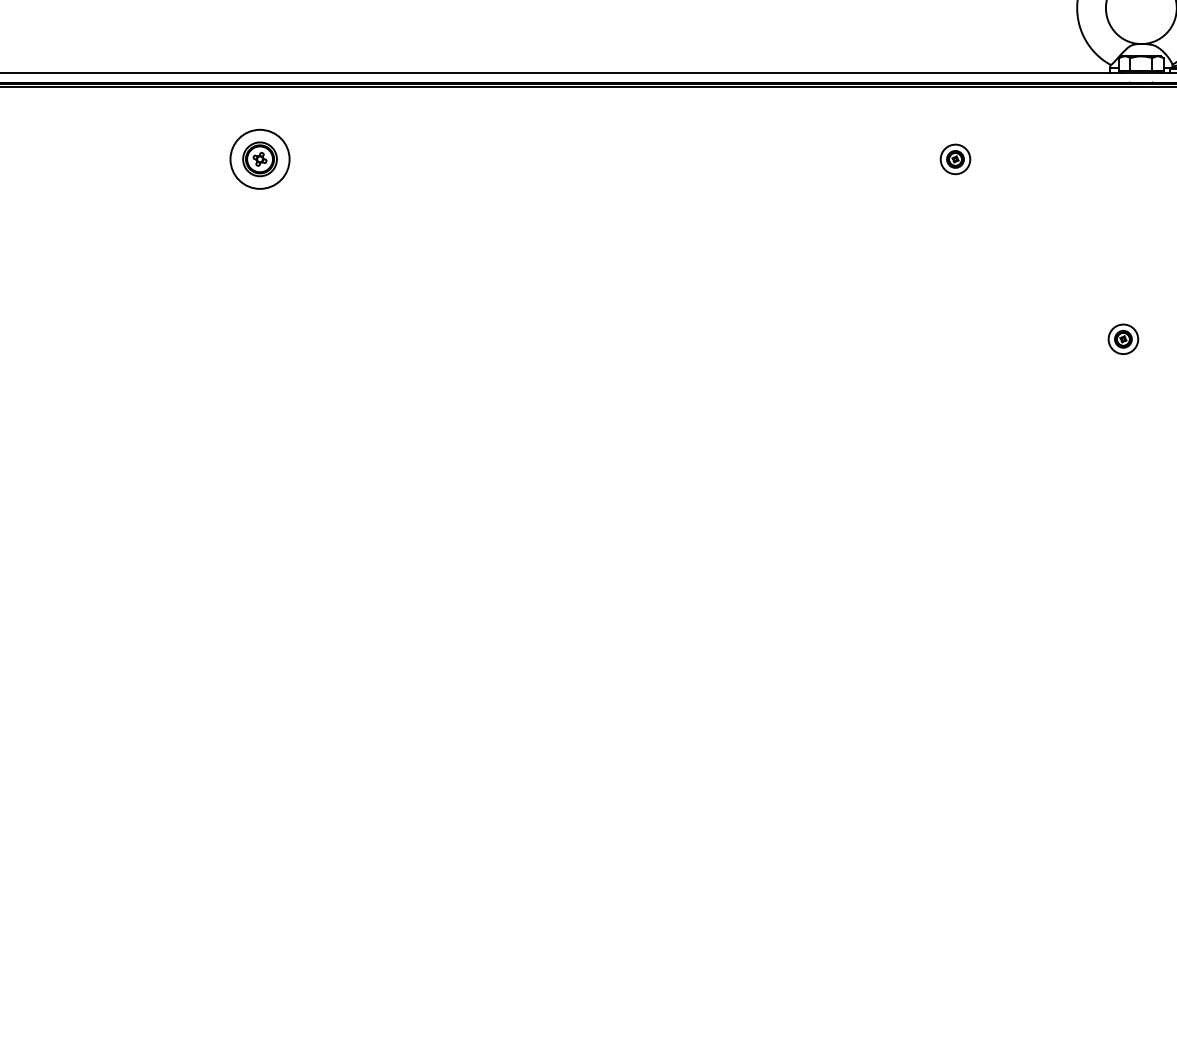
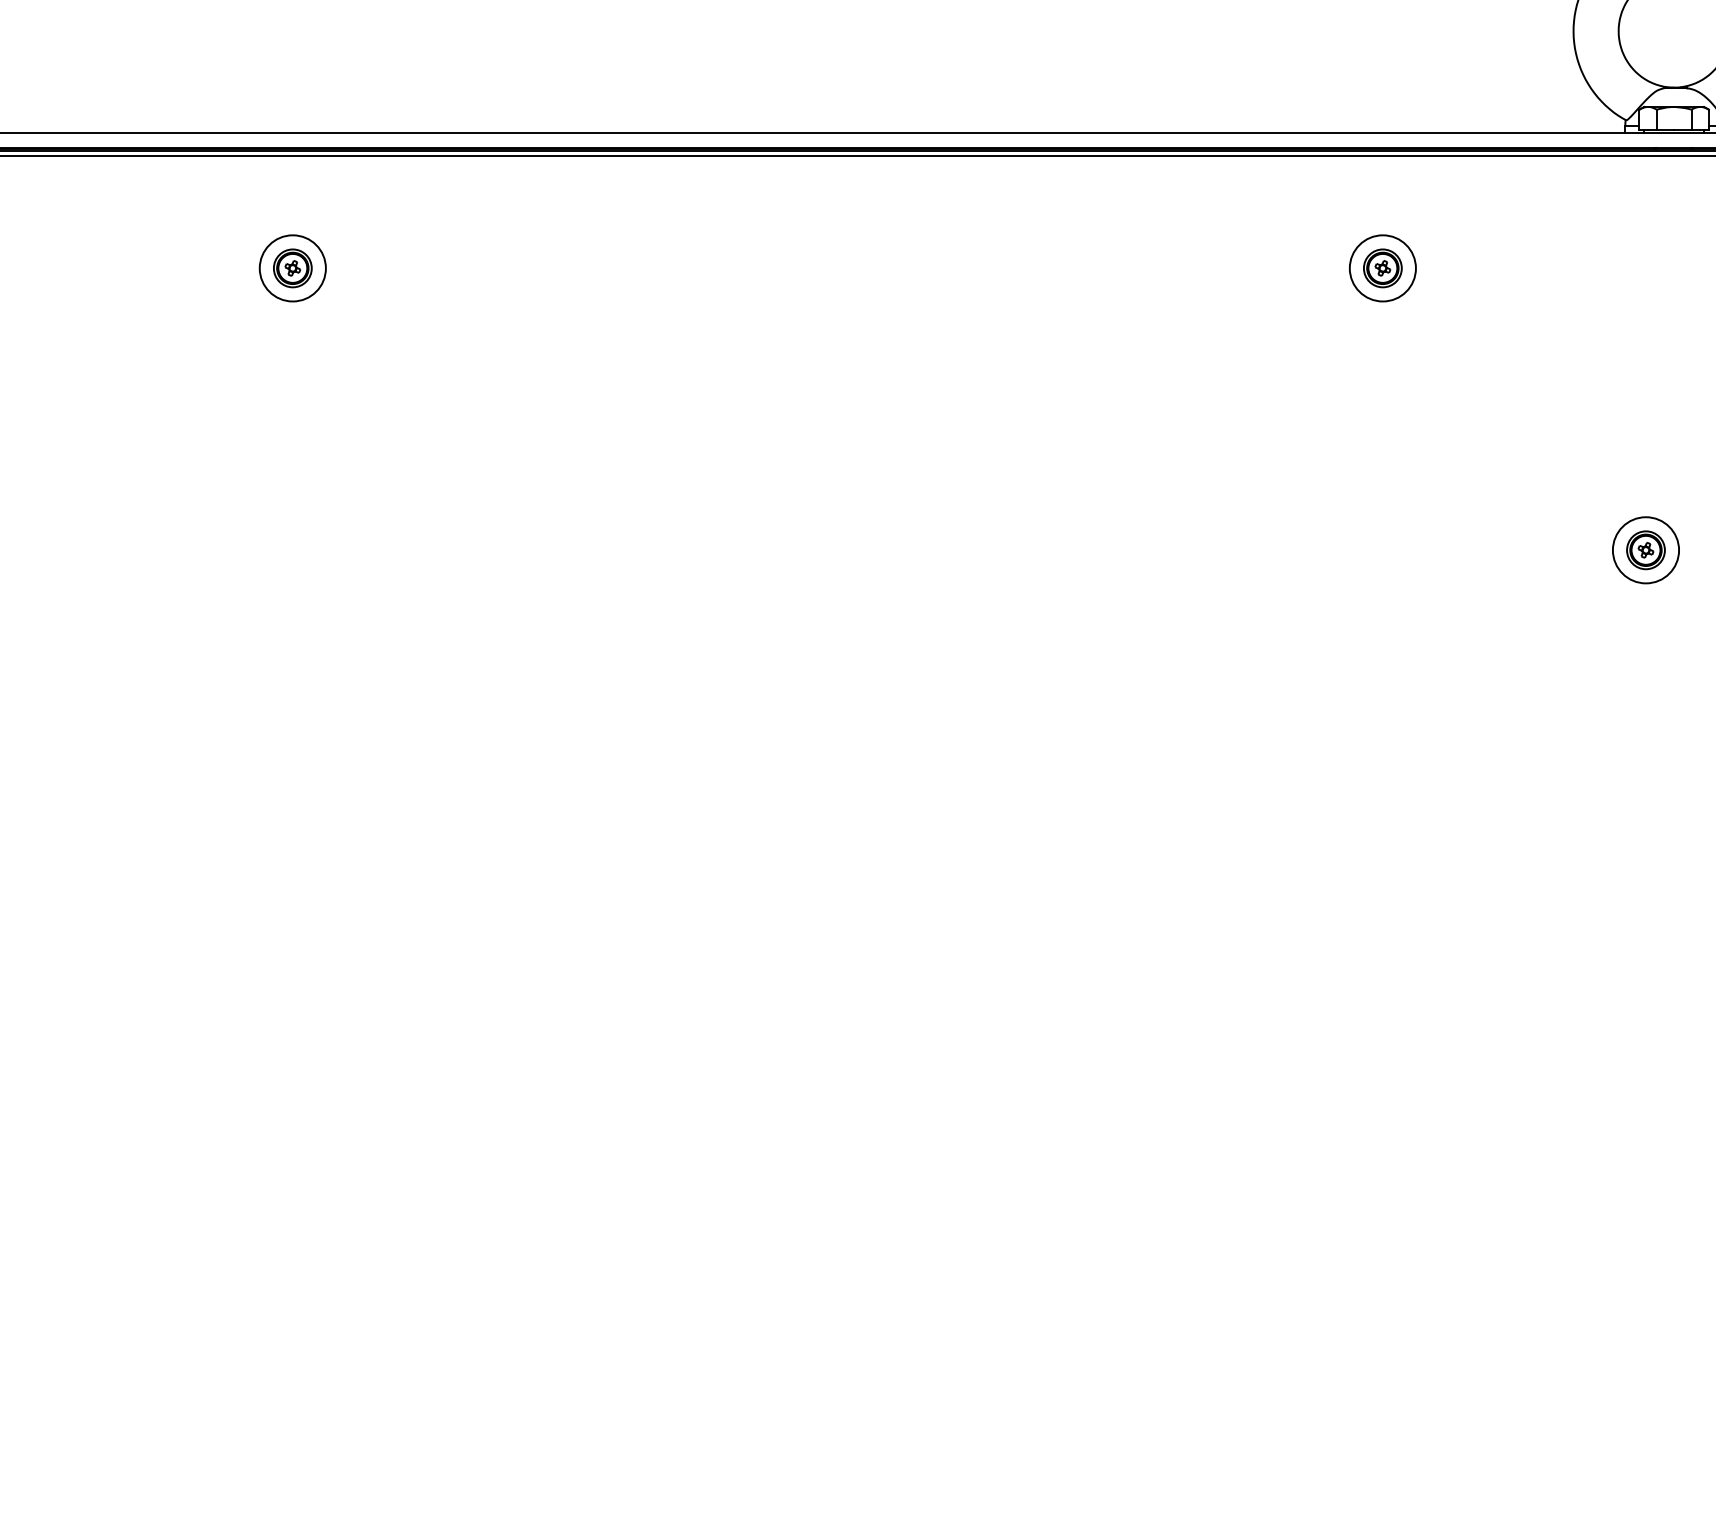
part: (259, 159) -> (292, 268), size x0.71
part: (955, 159) -> (1382, 268), size x1.43
part: (1123, 339) -> (1646, 550), size x1.43

